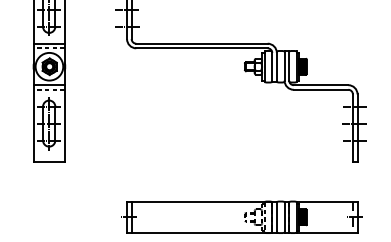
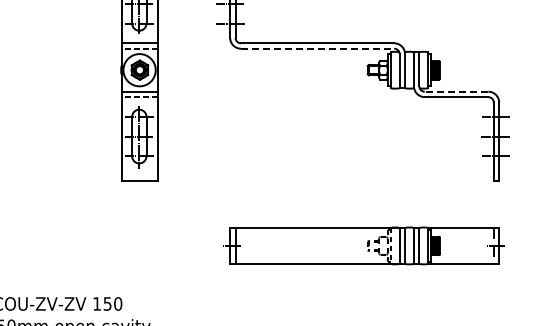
line: (201, 48) -> (317, 48), solid -> dashed
line: (320, 84) -> (456, 91), solid -> dashed

